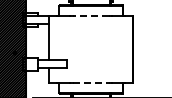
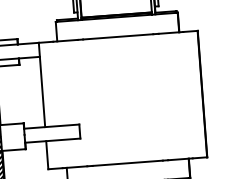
line: (90, 16) -> (117, 37), dashed -> solid
line: (91, 82) -> (128, 162), dashed -> solid

